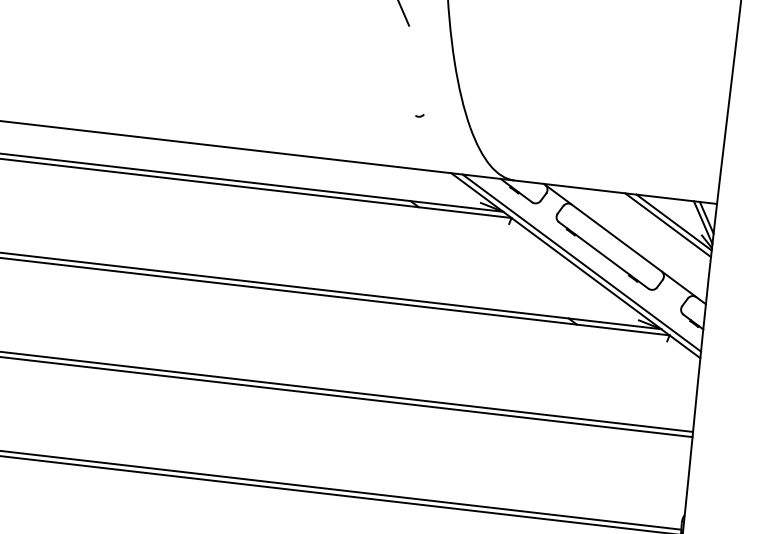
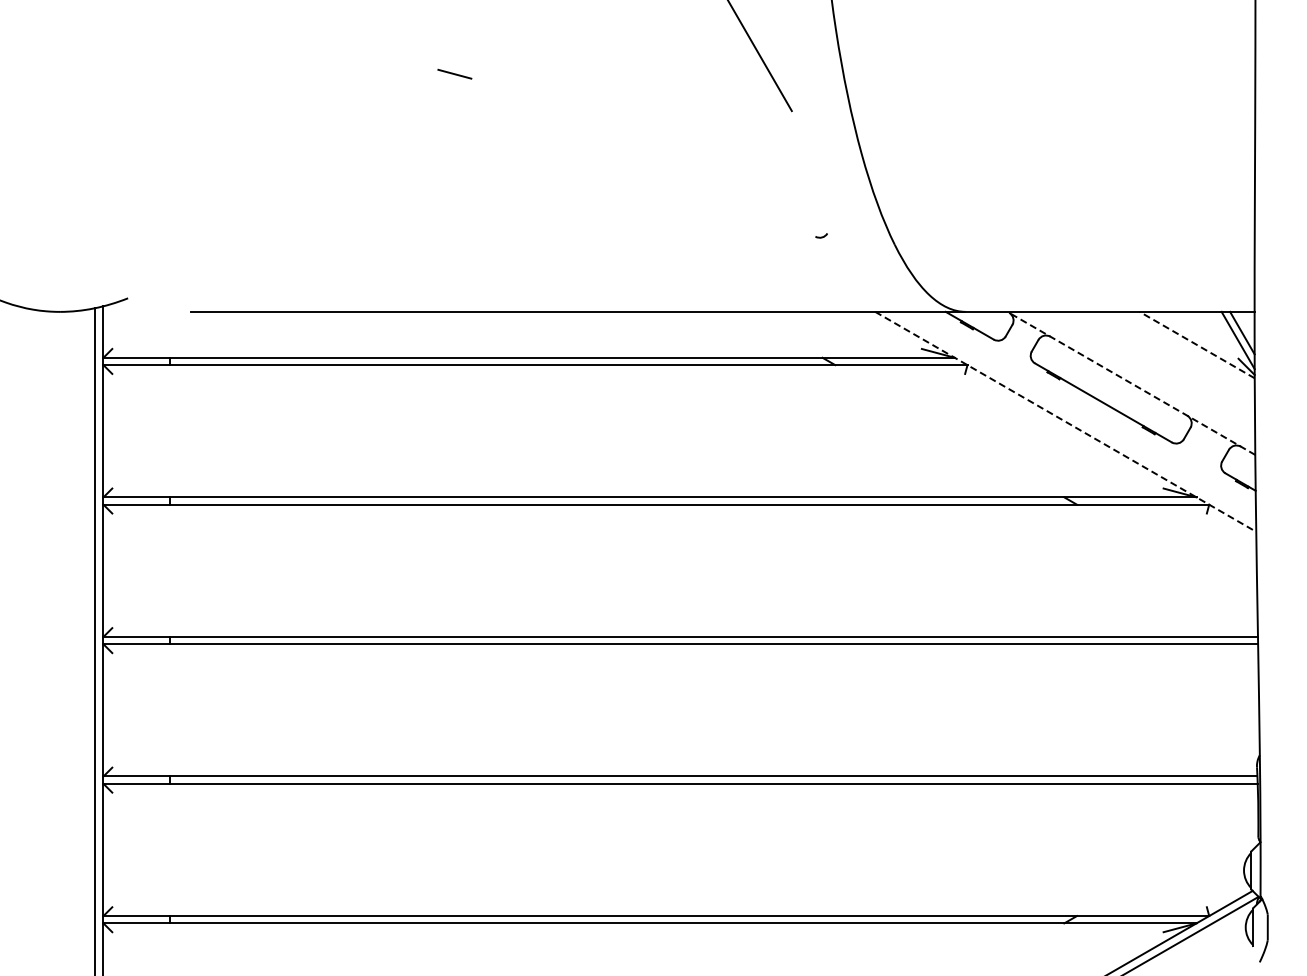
line: (673, 222) -> (1196, 344), solid -> dashed
line: (667, 224) -> (1188, 349), removed
line: (624, 244) -> (1130, 383), solid -> dashed
line: (581, 262) -> (1073, 416), removed
line: (575, 265) -> (1065, 421), solid -> dashed

